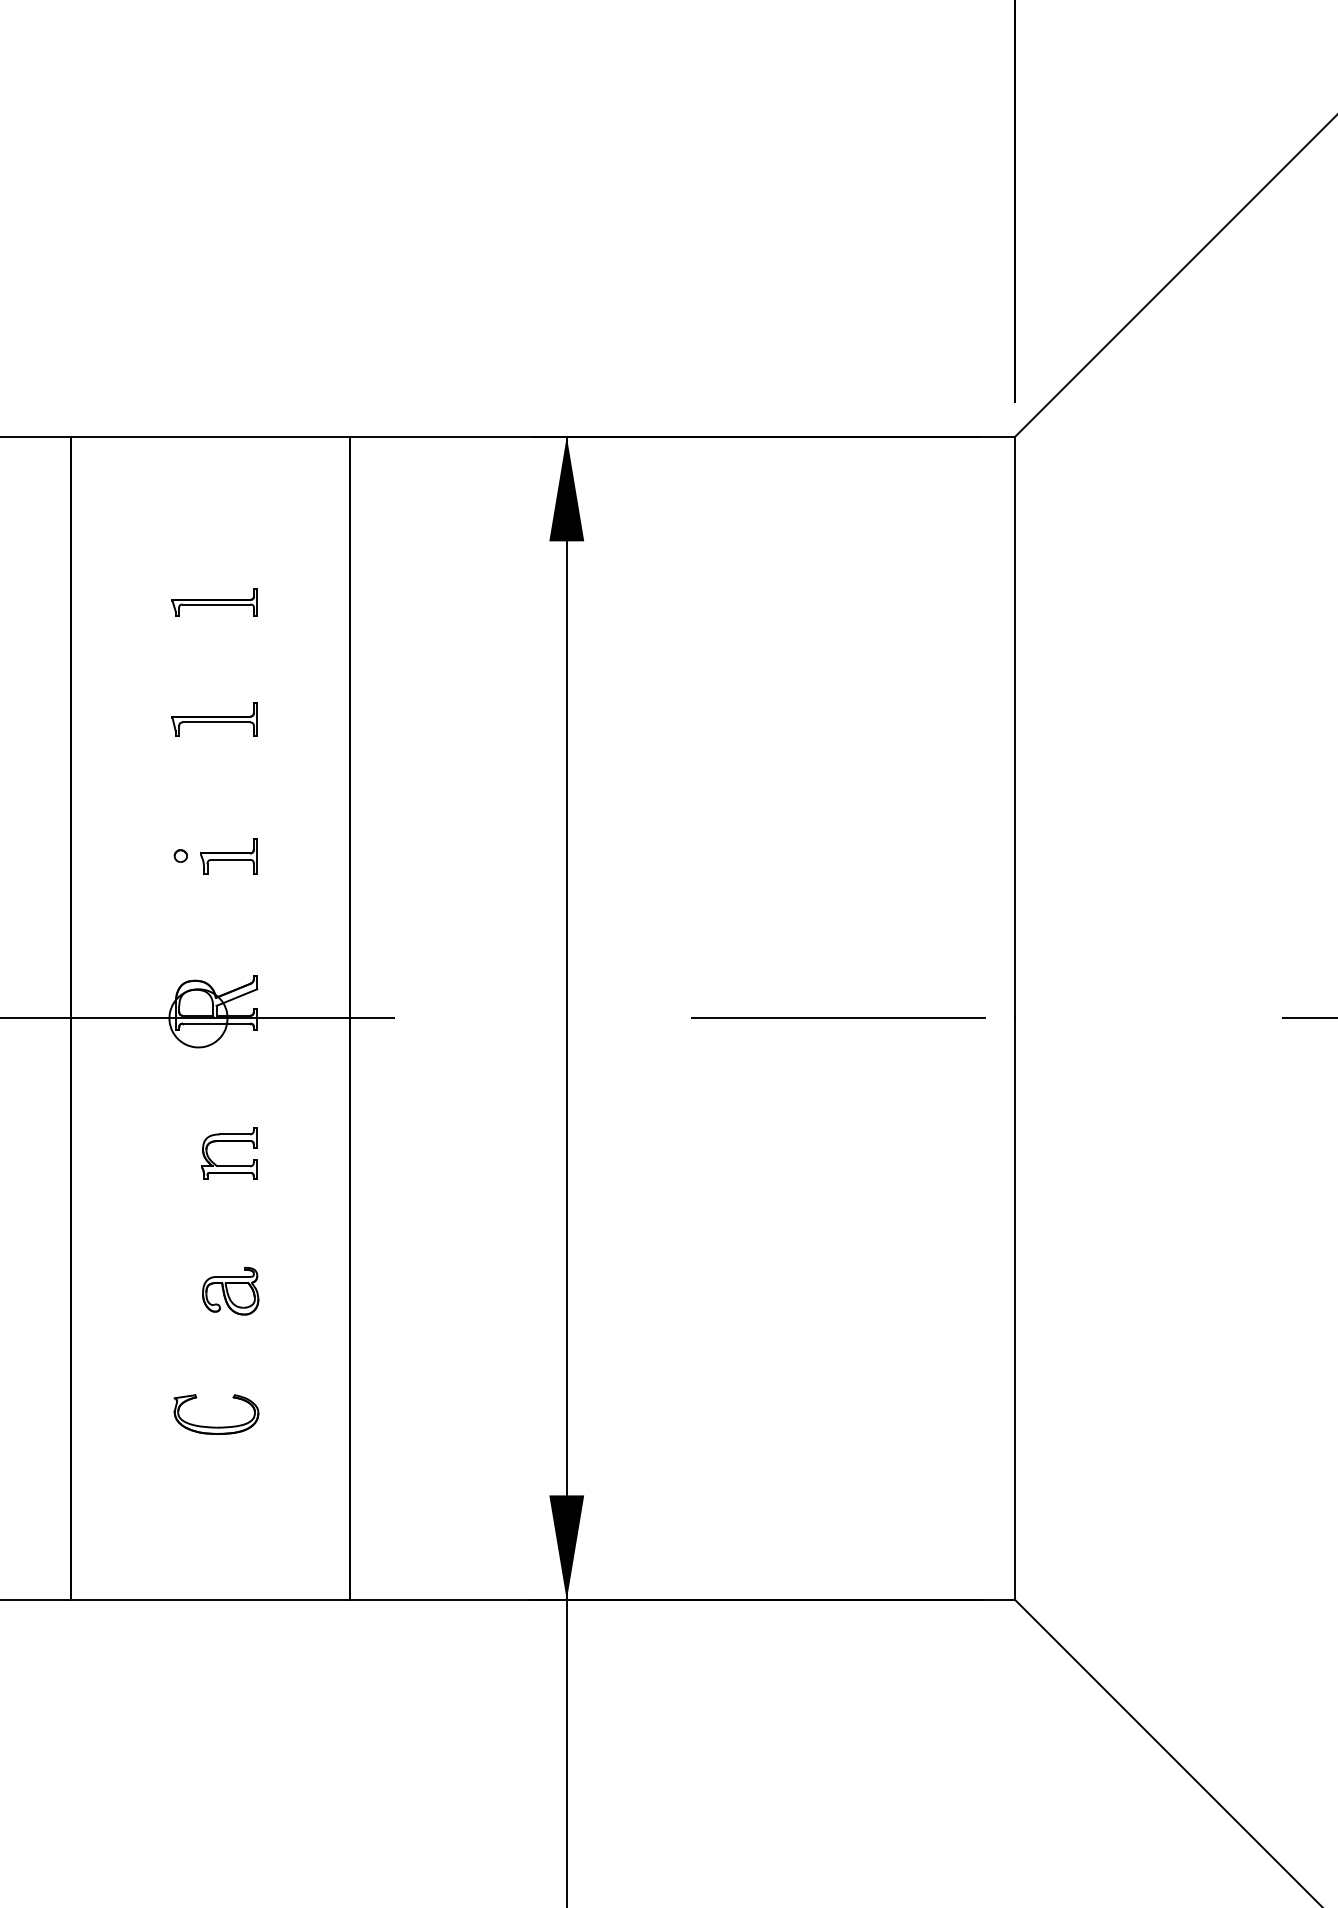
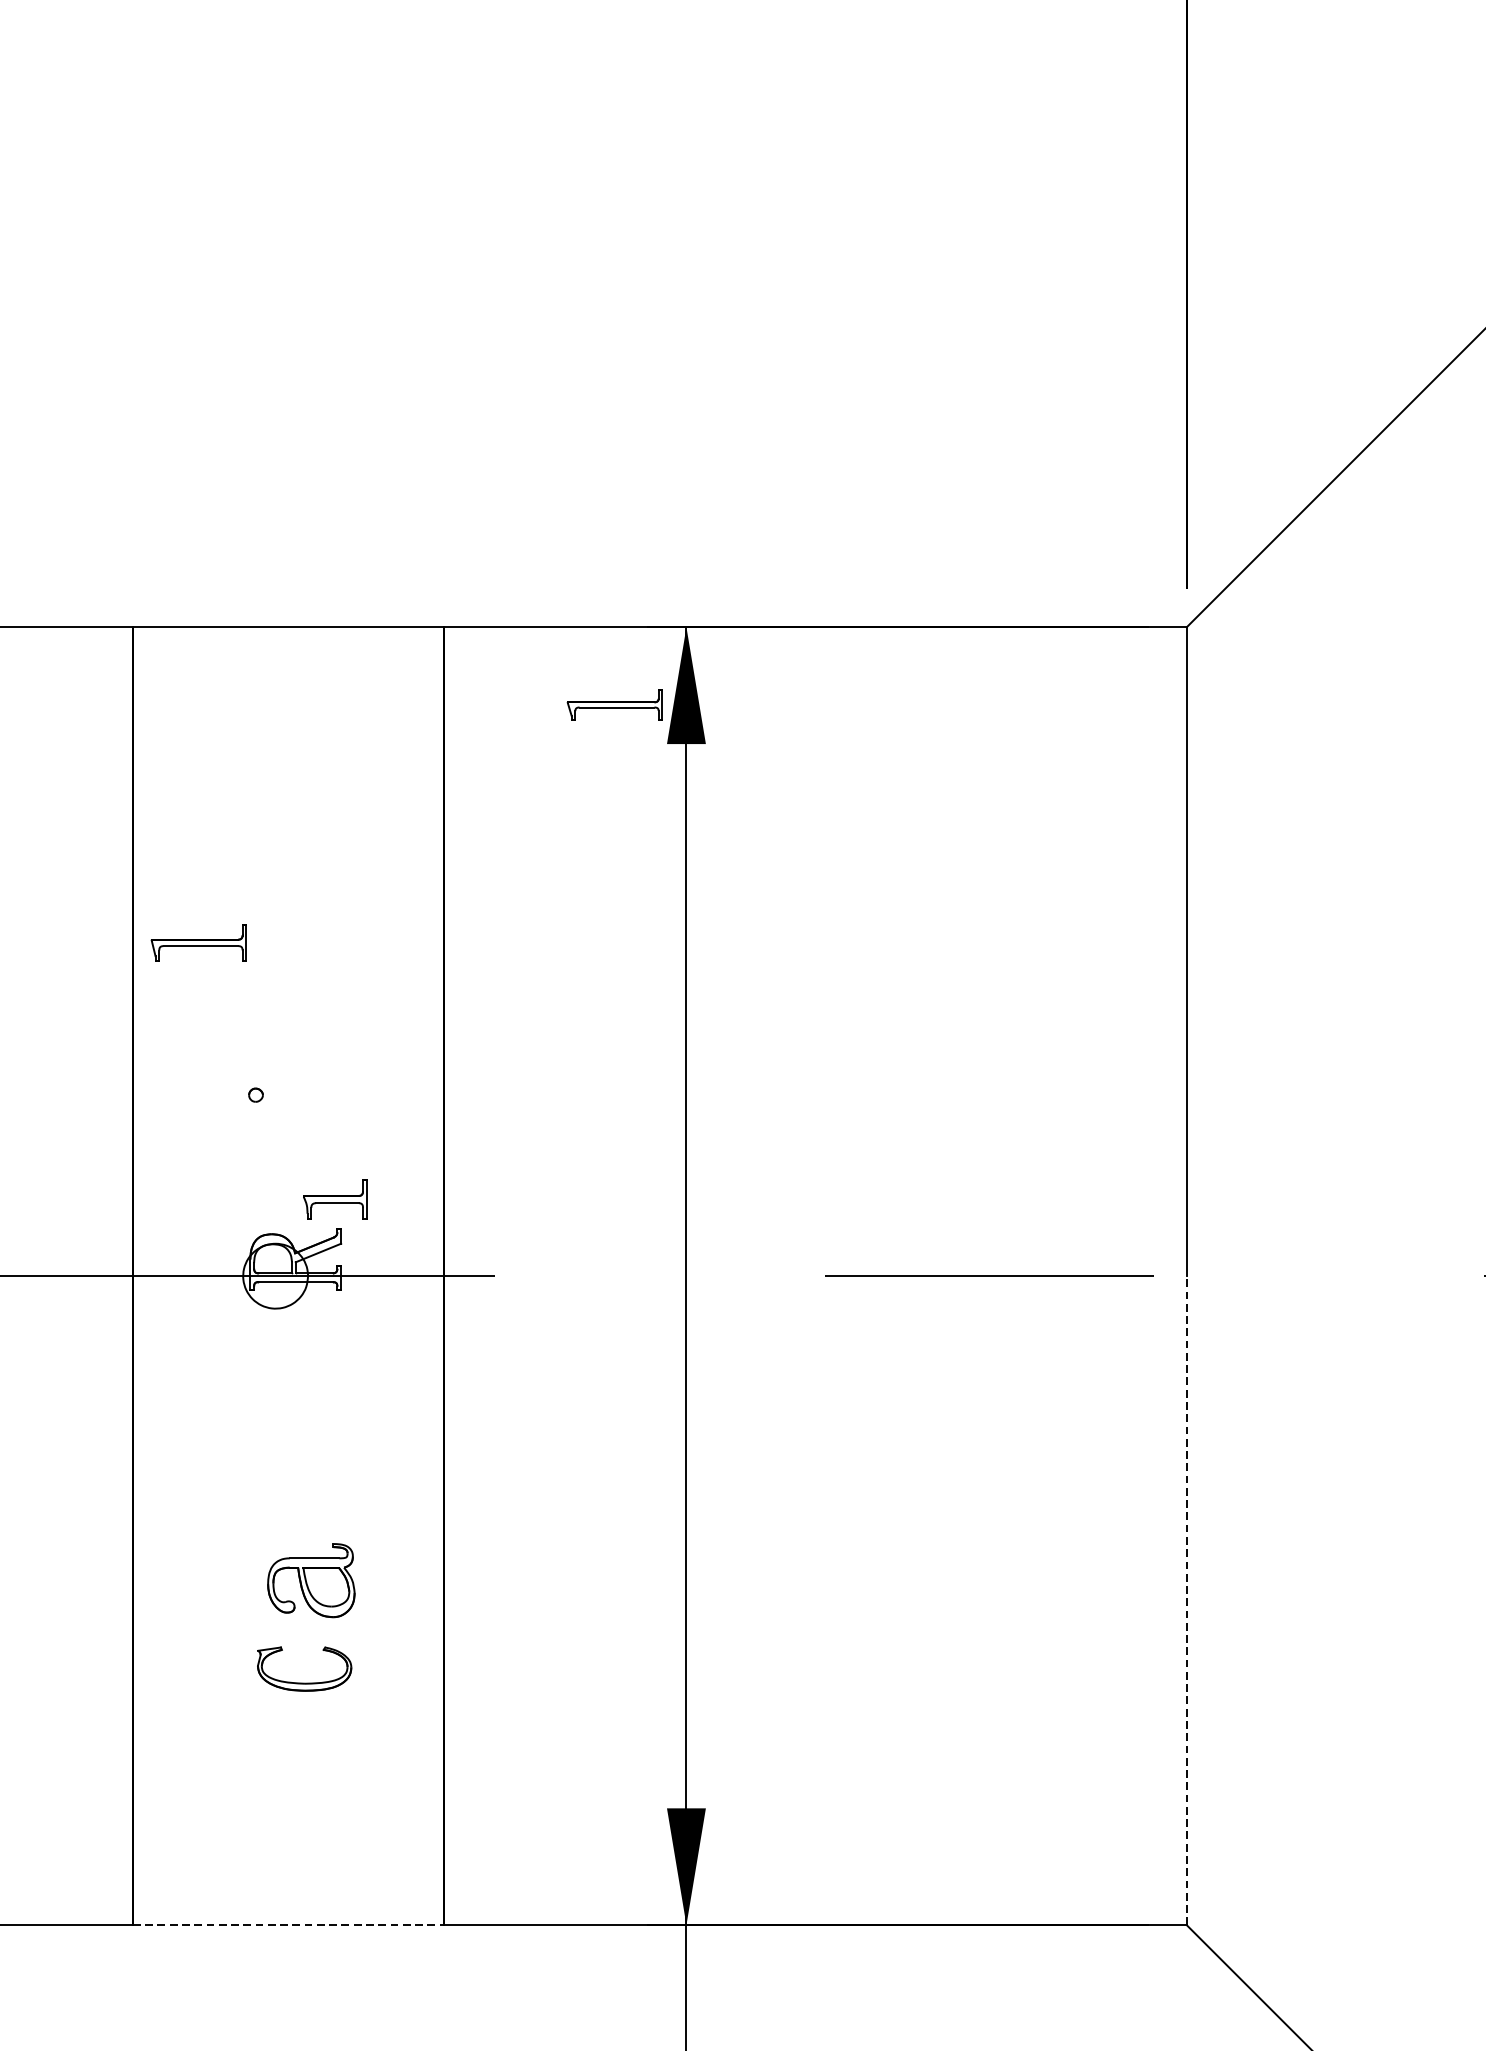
part: (214, 602) -> (614, 705), moved
part: (214, 719) -> (198, 942), moved
part: (228, 856) -> (334, 1199), moved
part: (229, 1141) -> (310, 1413), removed
part: (230, 1290) -> (311, 1579), size x1.4
line: (1015, 1309) -> (1186, 1600), solid -> dashed
part: (216, 1426) -> (304, 1682), moved
line: (210, 1600) -> (289, 1925), solid -> dashed

